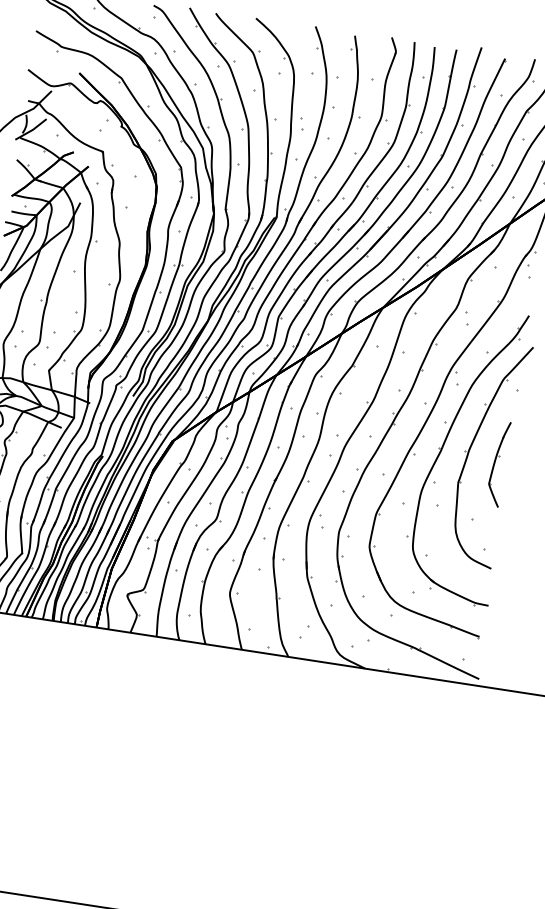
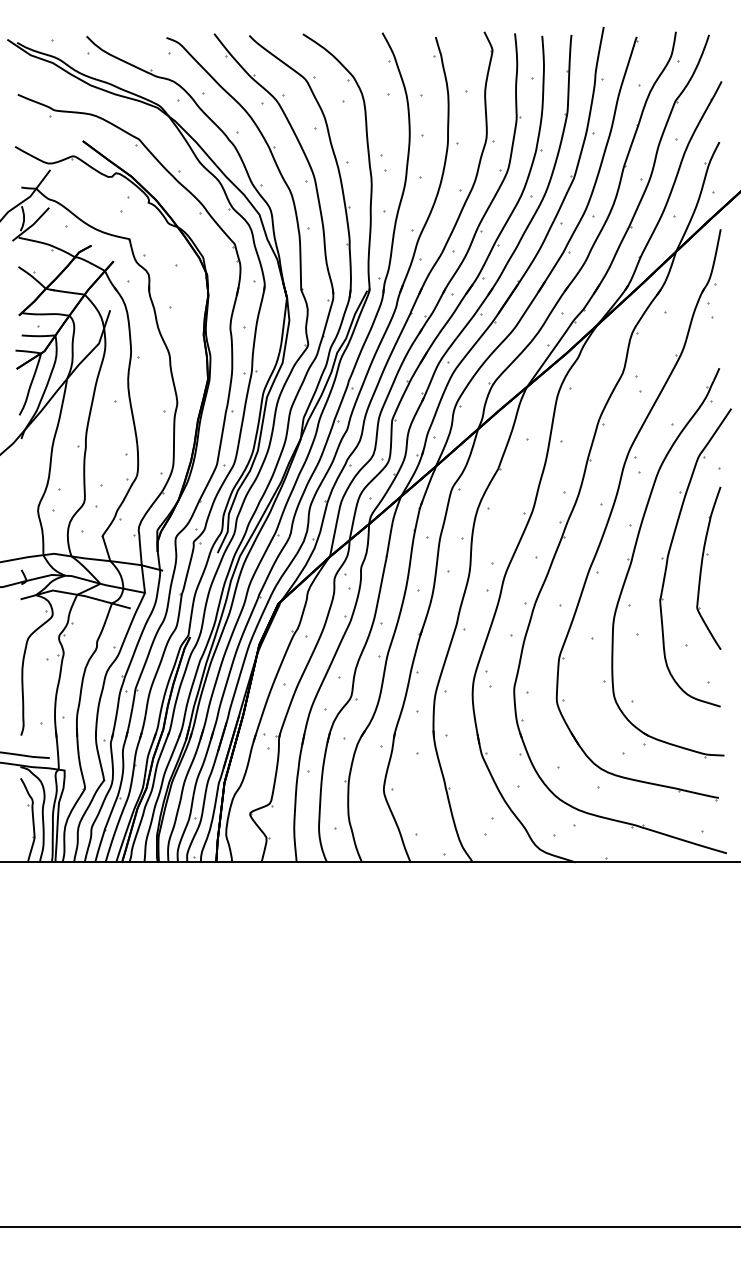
part: (498, 463) -> (708, 567), size x1.43

